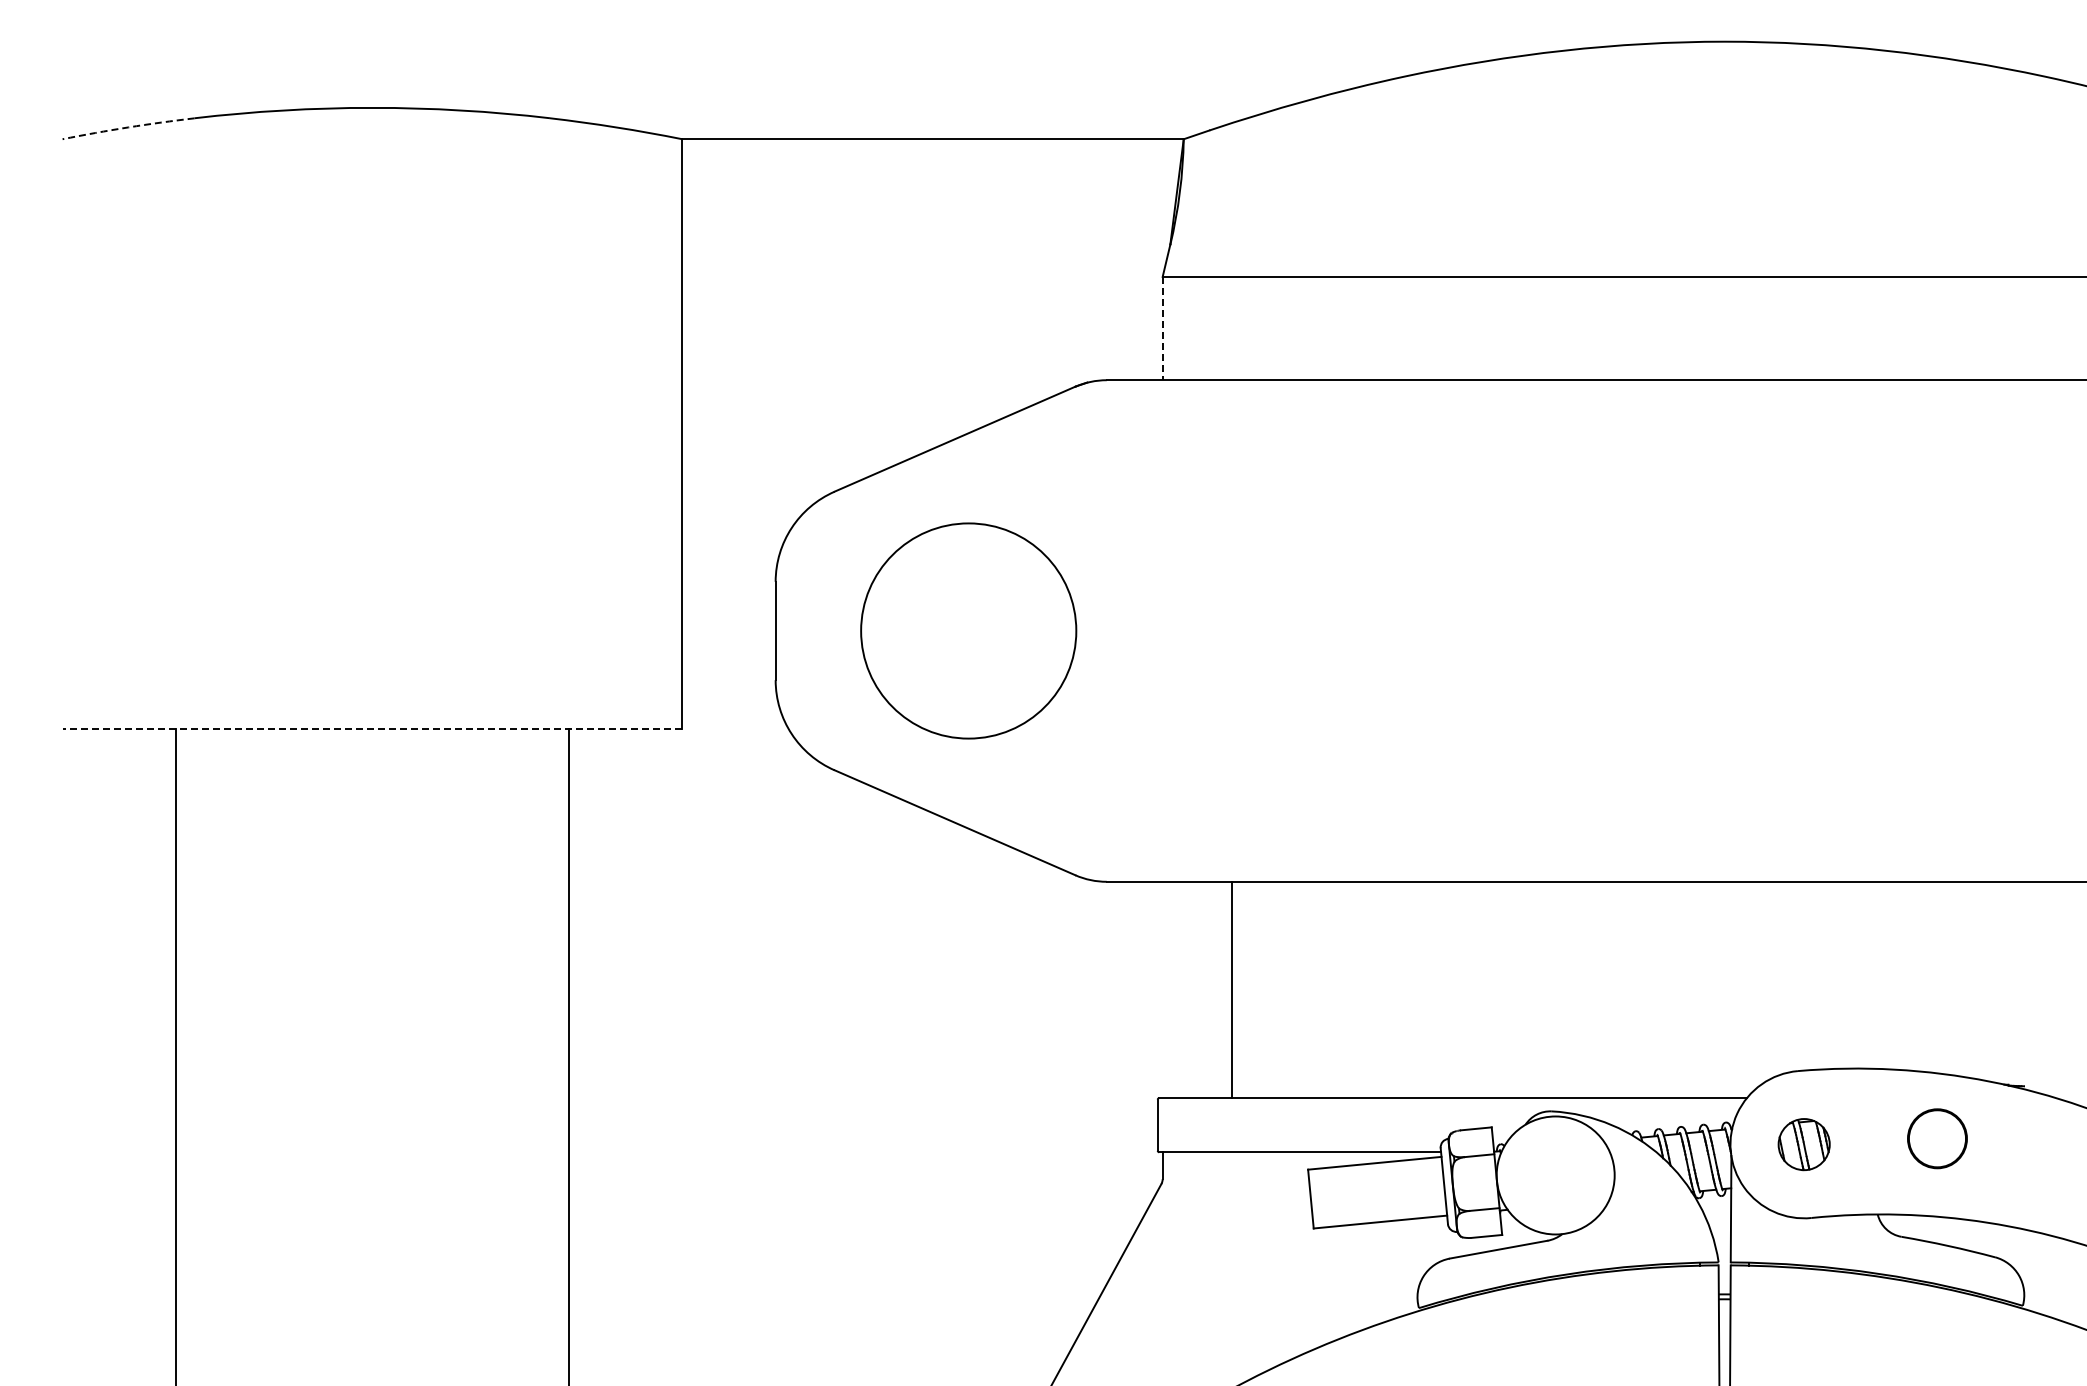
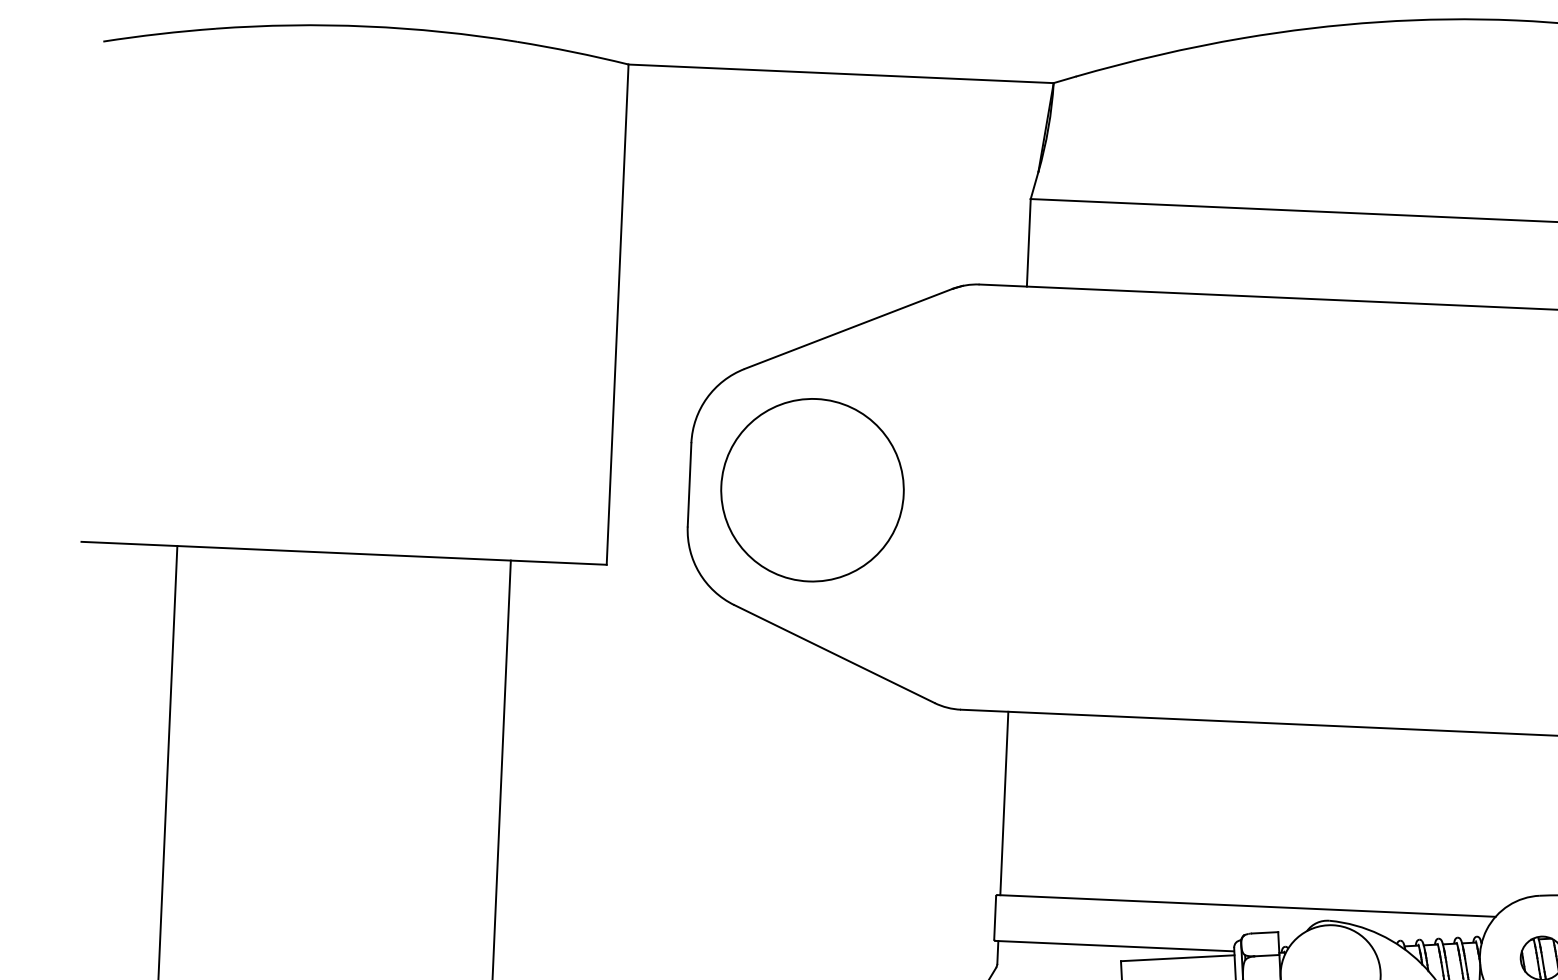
arc: (128, 127) -> (159, 34), dashed -> solid
line: (1162, 328) -> (1028, 242), dashed -> solid
circle: (968, 630) -> (812, 489), moved
line: (372, 729) -> (344, 553), dashed -> solid
line: (1231, 989) -> (1004, 803), moved

